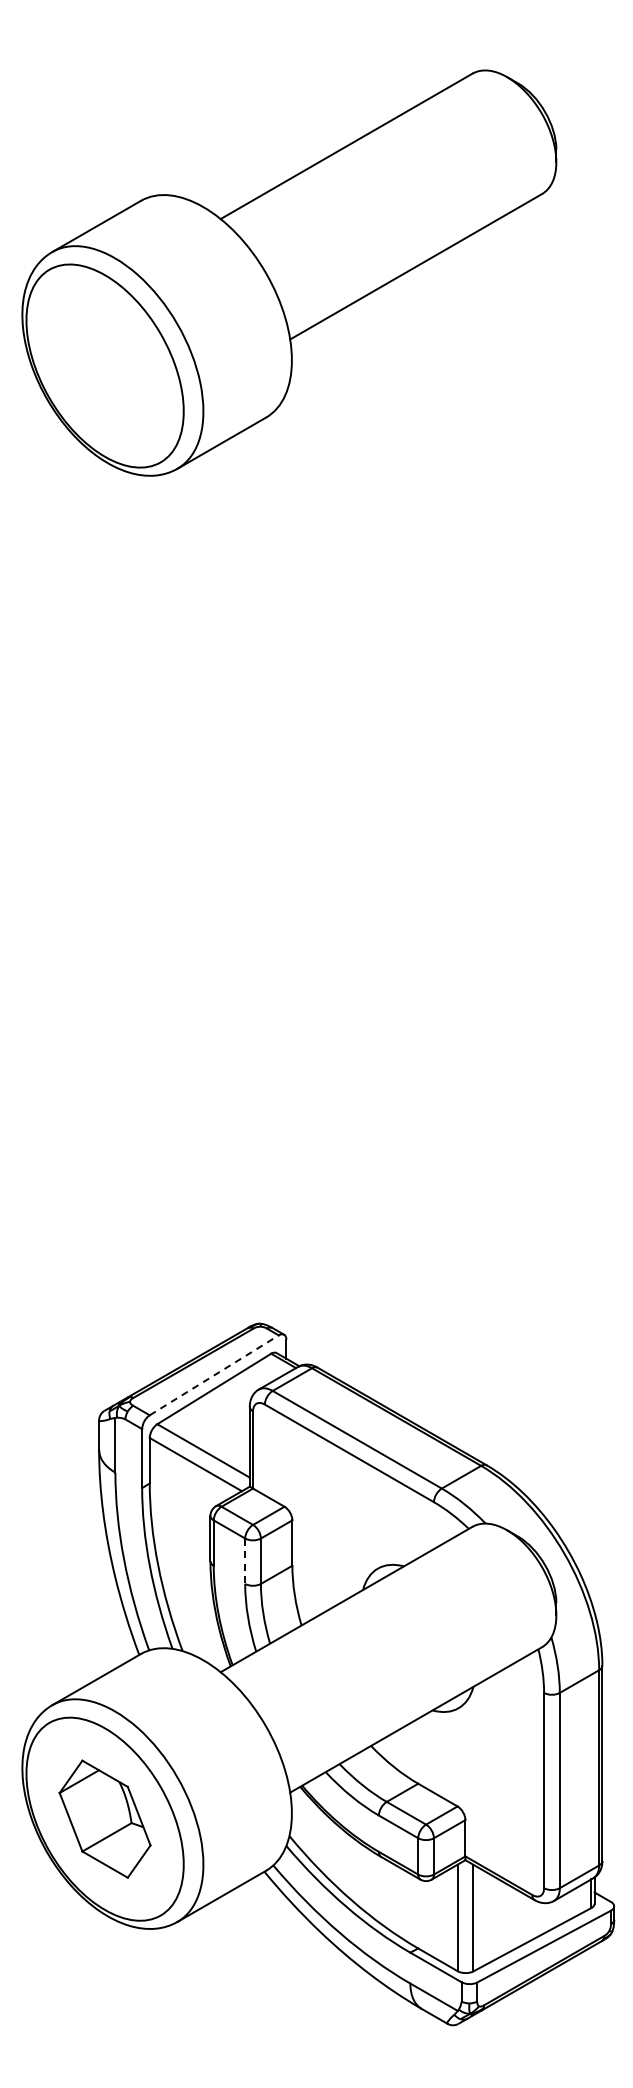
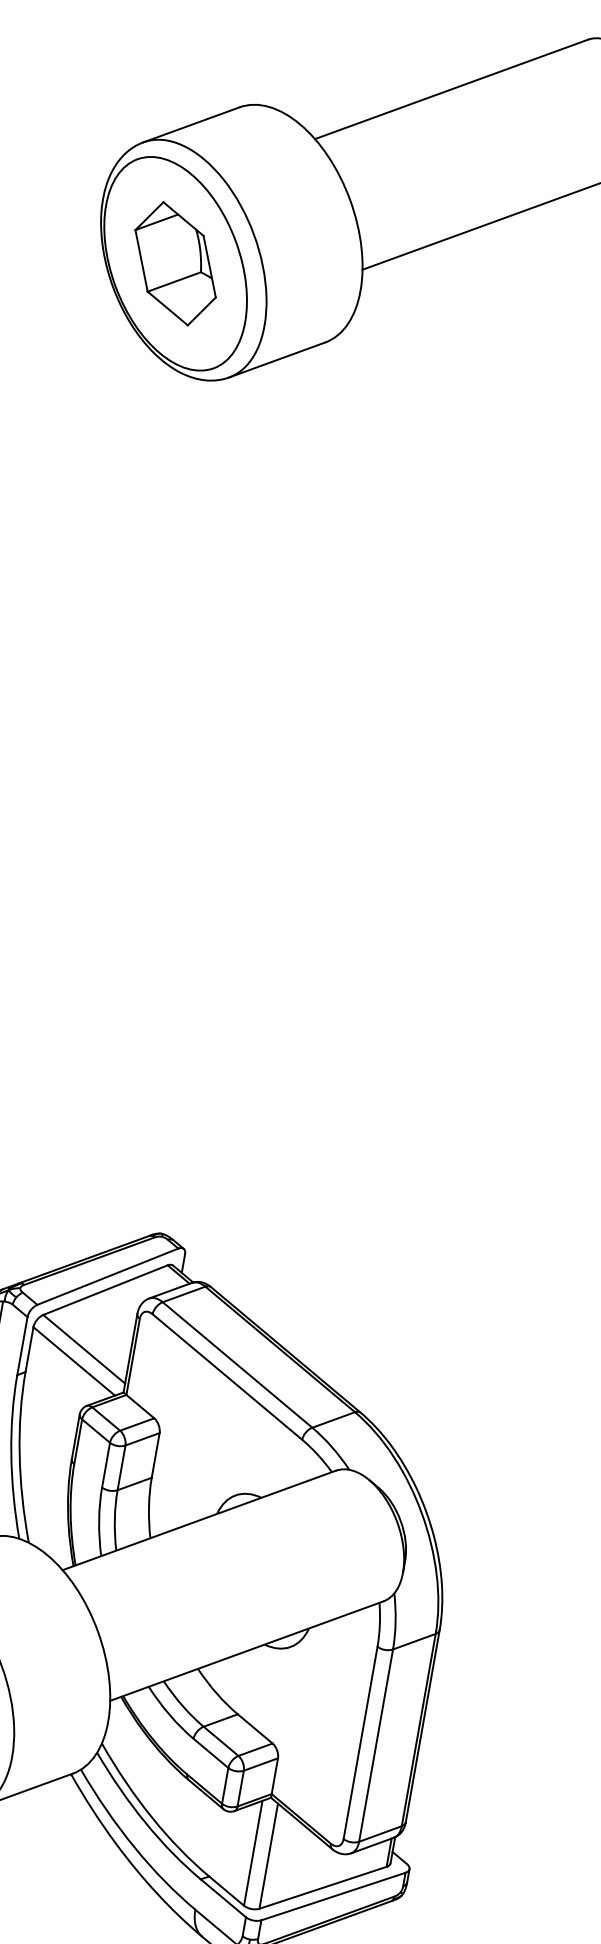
part: (104, 365) -> (175, 263), added
line: (214, 1375) -> (108, 1276), dashed -> solid
line: (245, 1561) -> (106, 1465), dashed -> solid

